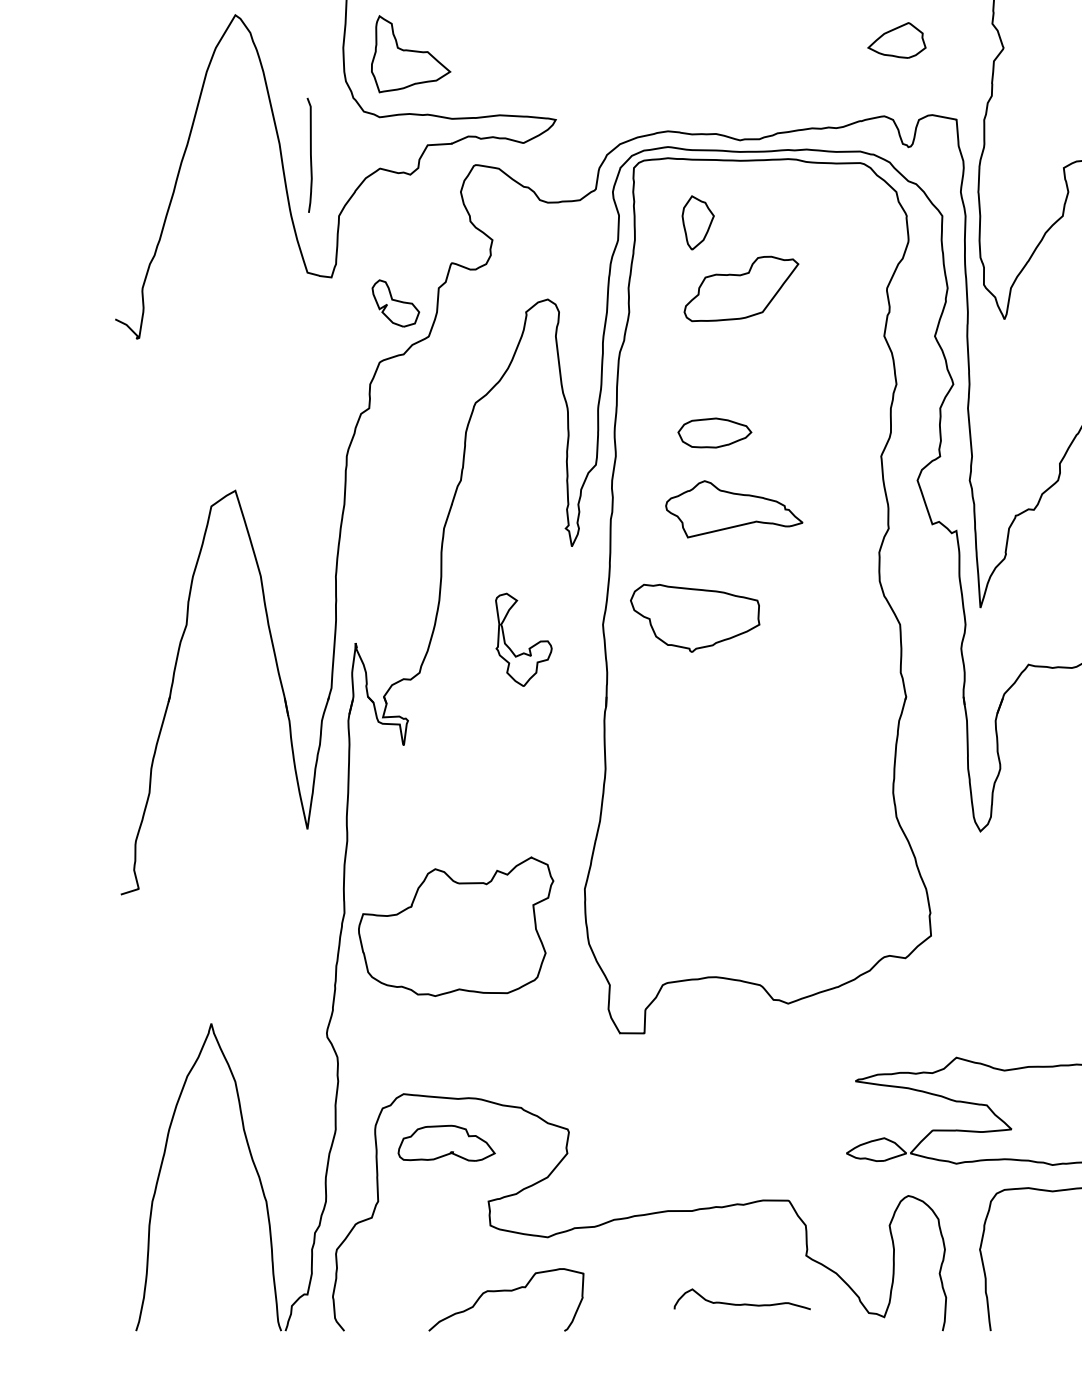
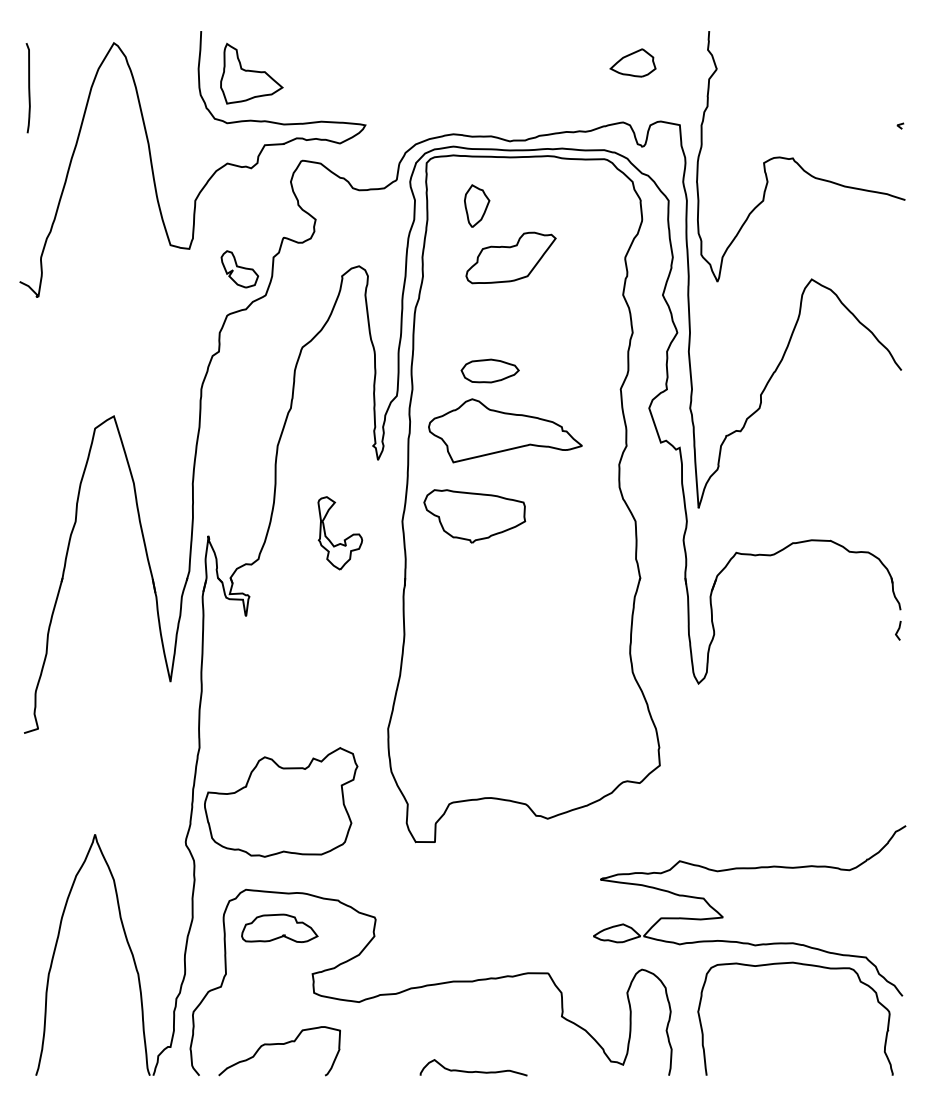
curve: (310, 155) -> (28, 88), moved
part: (734, 508) -> (505, 430), size x1.43
part: (456, 926) -> (281, 802), moved
curve: (506, 1291) -> (279, 1044), moved
curve: (744, 1302) -> (475, 1070), moved

